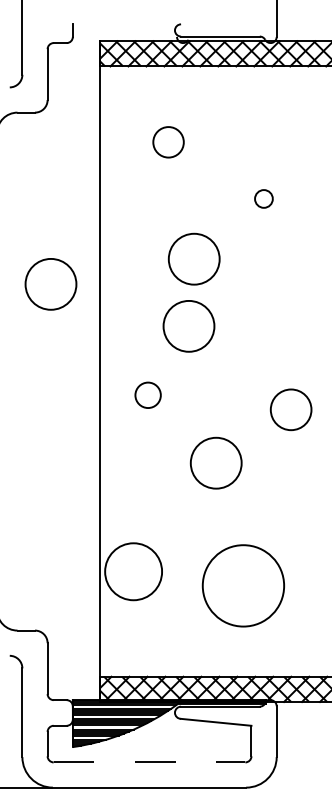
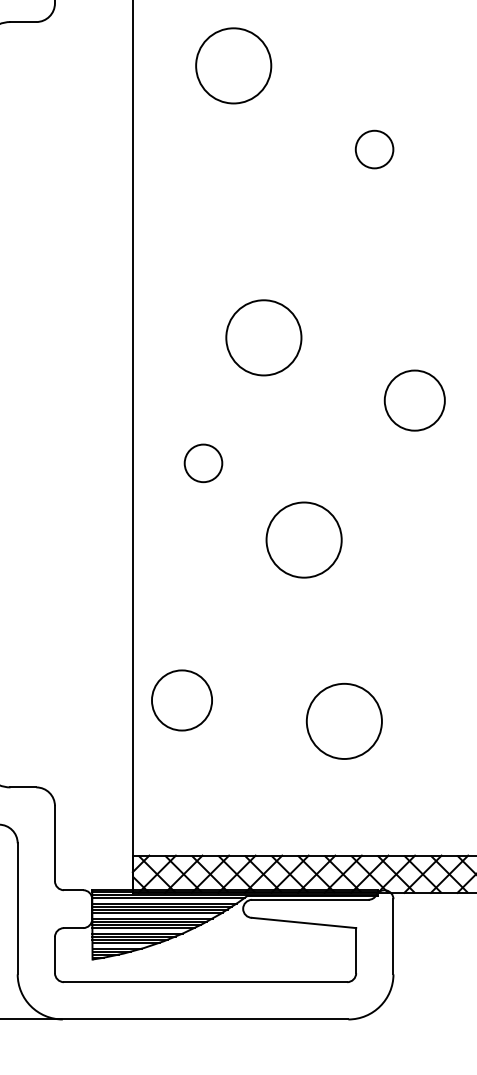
circle: (168, 141) -> (233, 64), size x1.67
circle: (263, 198) -> (373, 148), size x1.43
circle: (193, 258) -> (270, 237), removed
circle: (50, 284) -> (59, 275), removed
circle: (147, 394) -> (202, 462), moved
circle: (290, 409) -> (413, 400), moved
circle: (133, 571) -> (181, 700), size x0.71
circle: (243, 585) -> (344, 720), size x0.62
line: (149, 762) -> (205, 982), dashed -> solid

